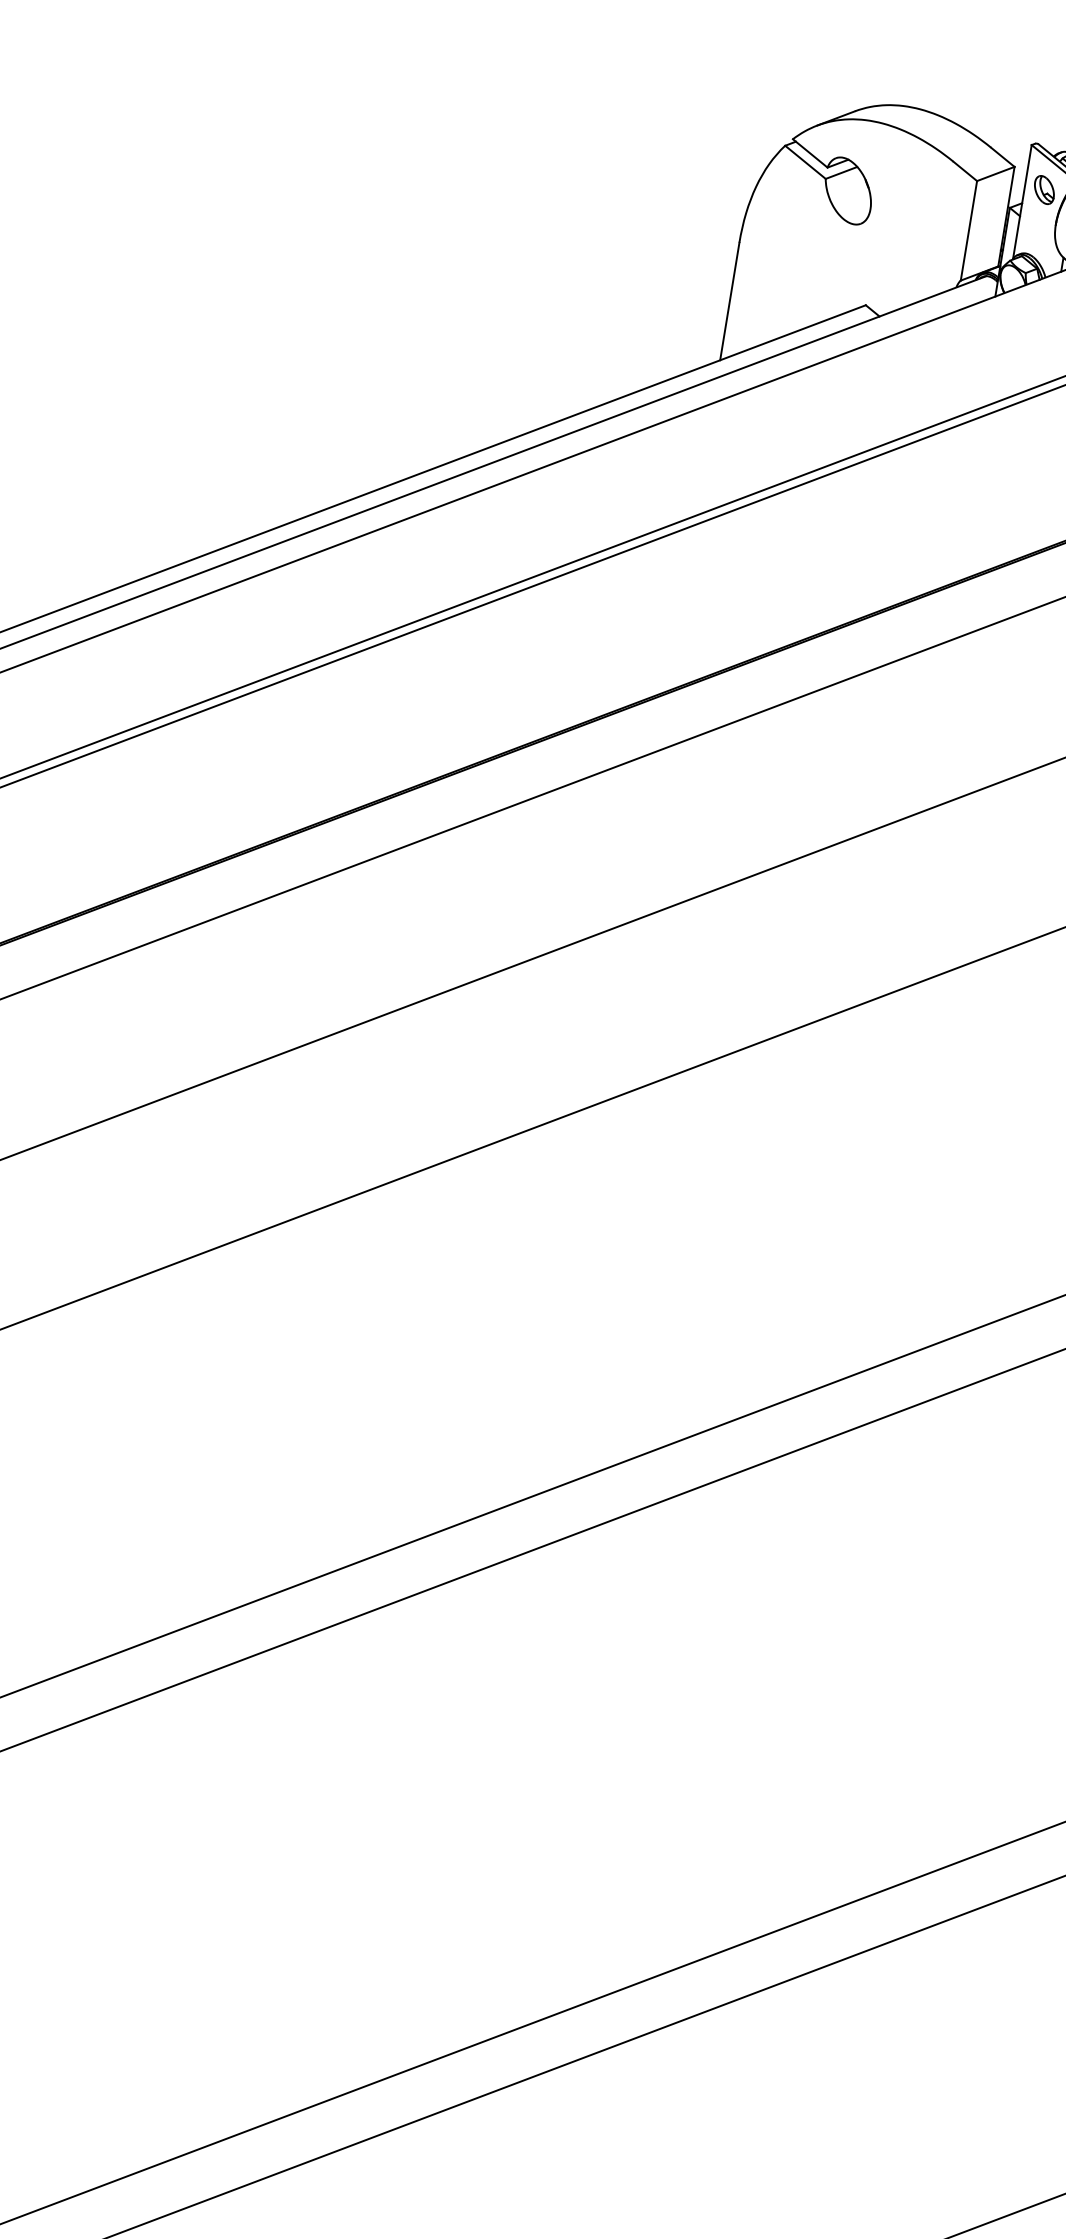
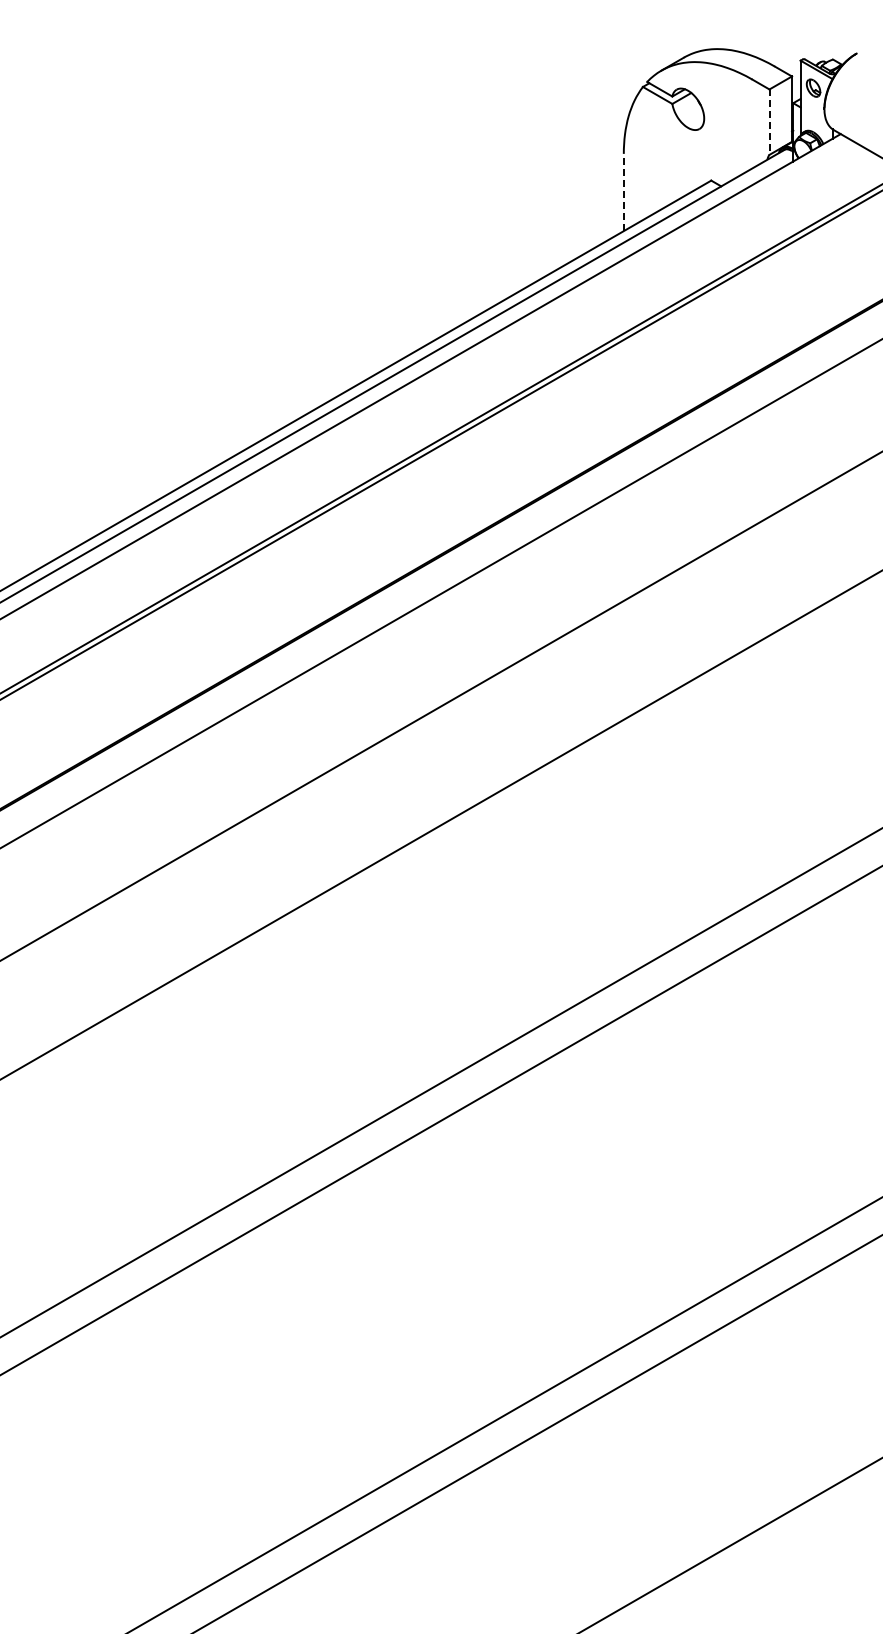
line: (968, 231) -> (769, 122), solid -> dashed
line: (729, 301) -> (623, 192), solid -> dashed

